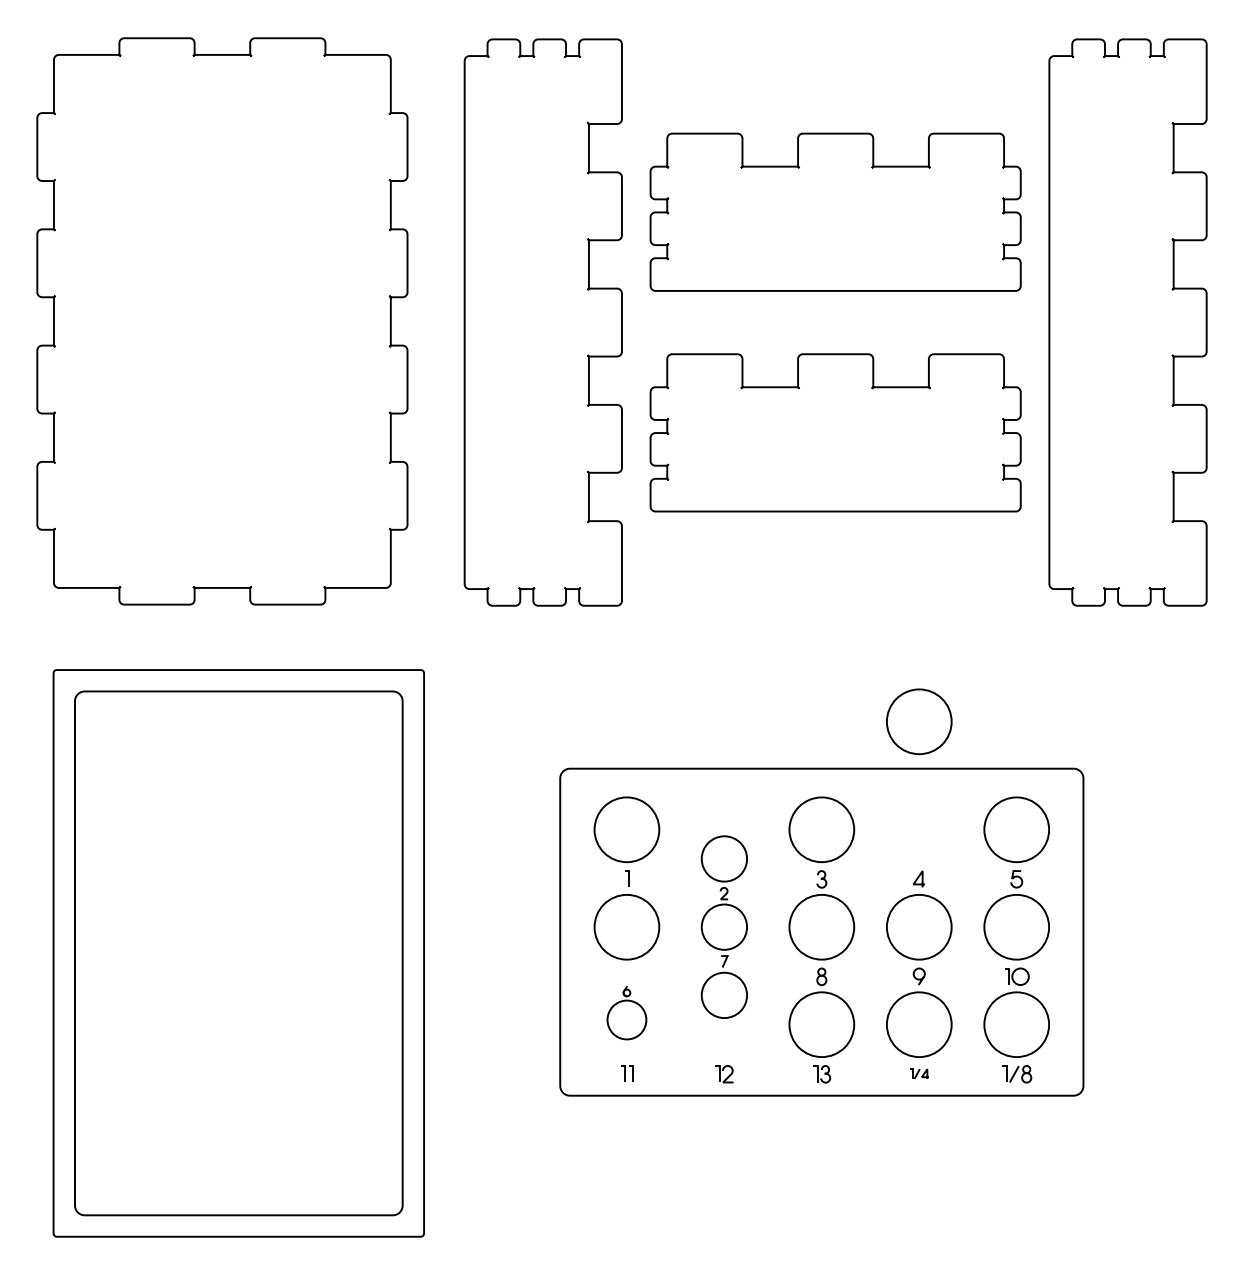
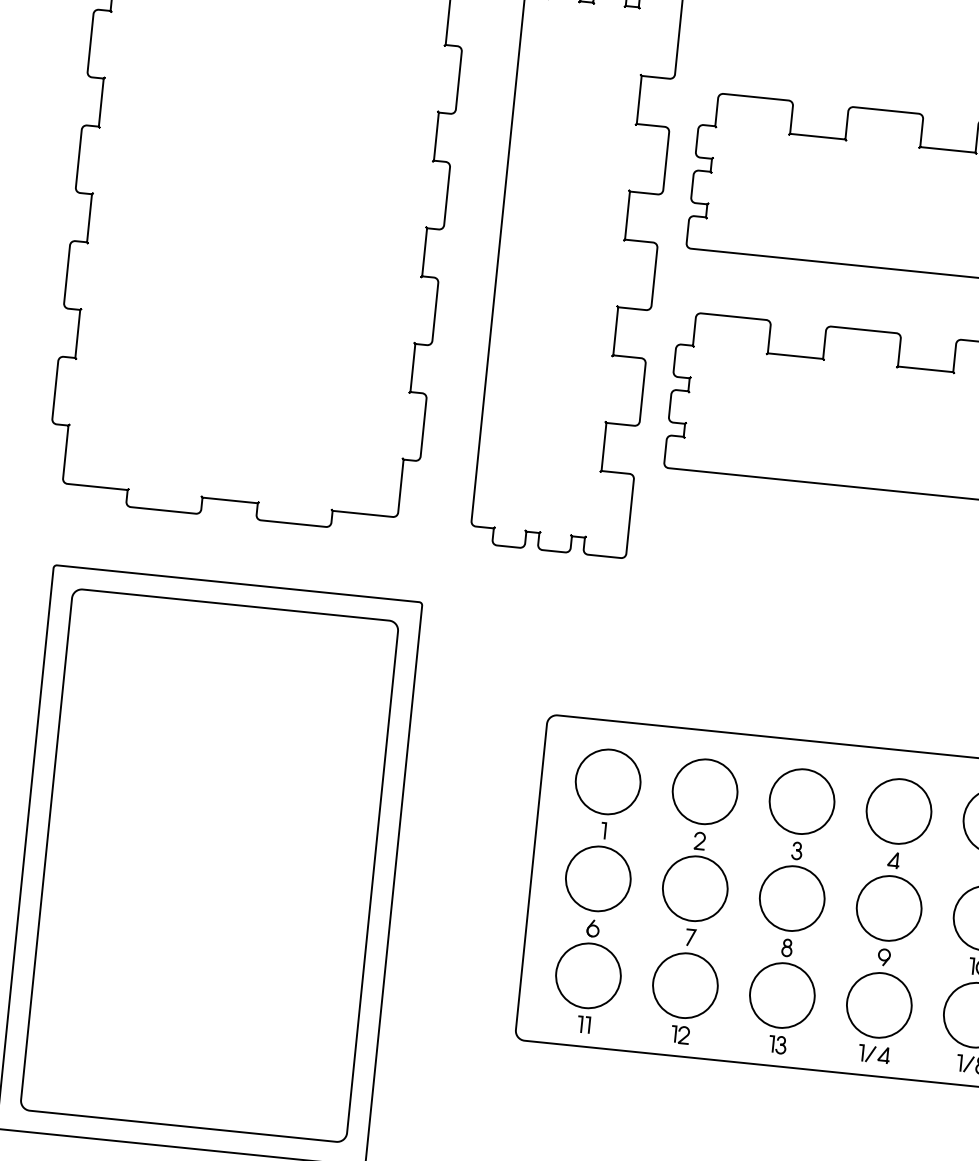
part: (919, 721) -> (899, 811), moved
part: (724, 926) -> (695, 888), size x1.43
part: (626, 1012) -> (589, 963), size x1.67
part: (919, 1073) -> (874, 1053), size x1.67

